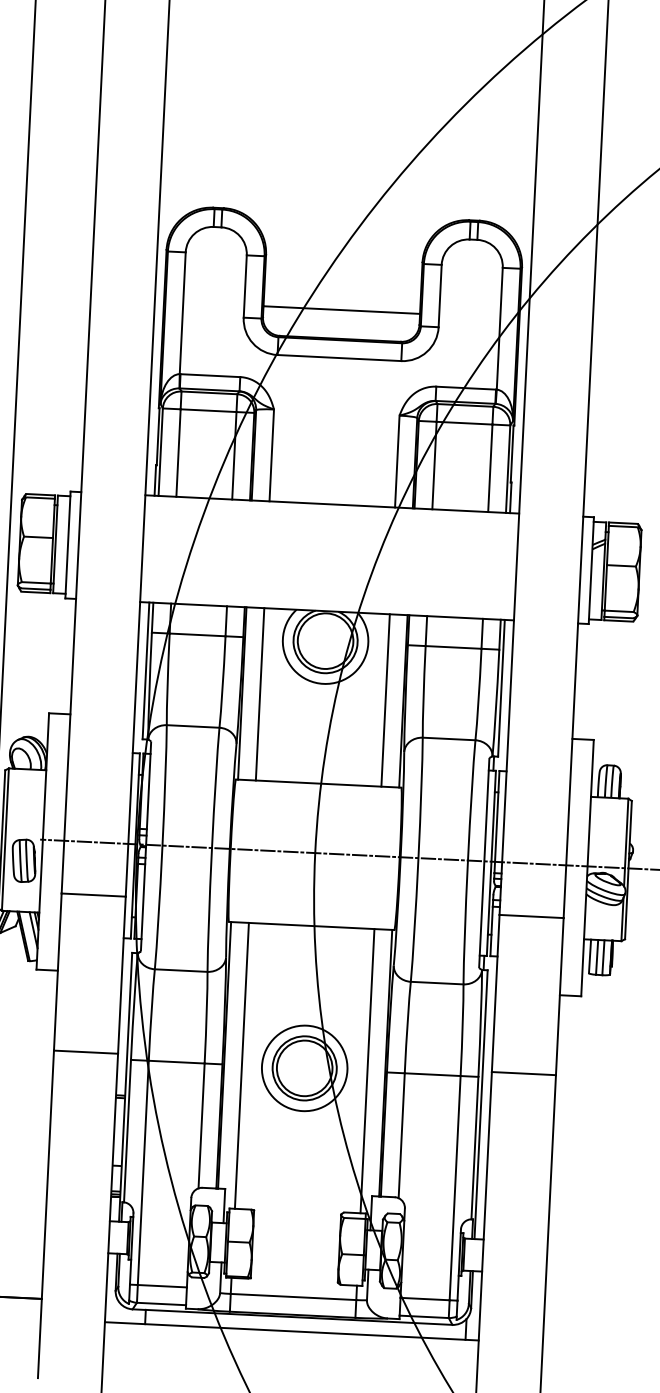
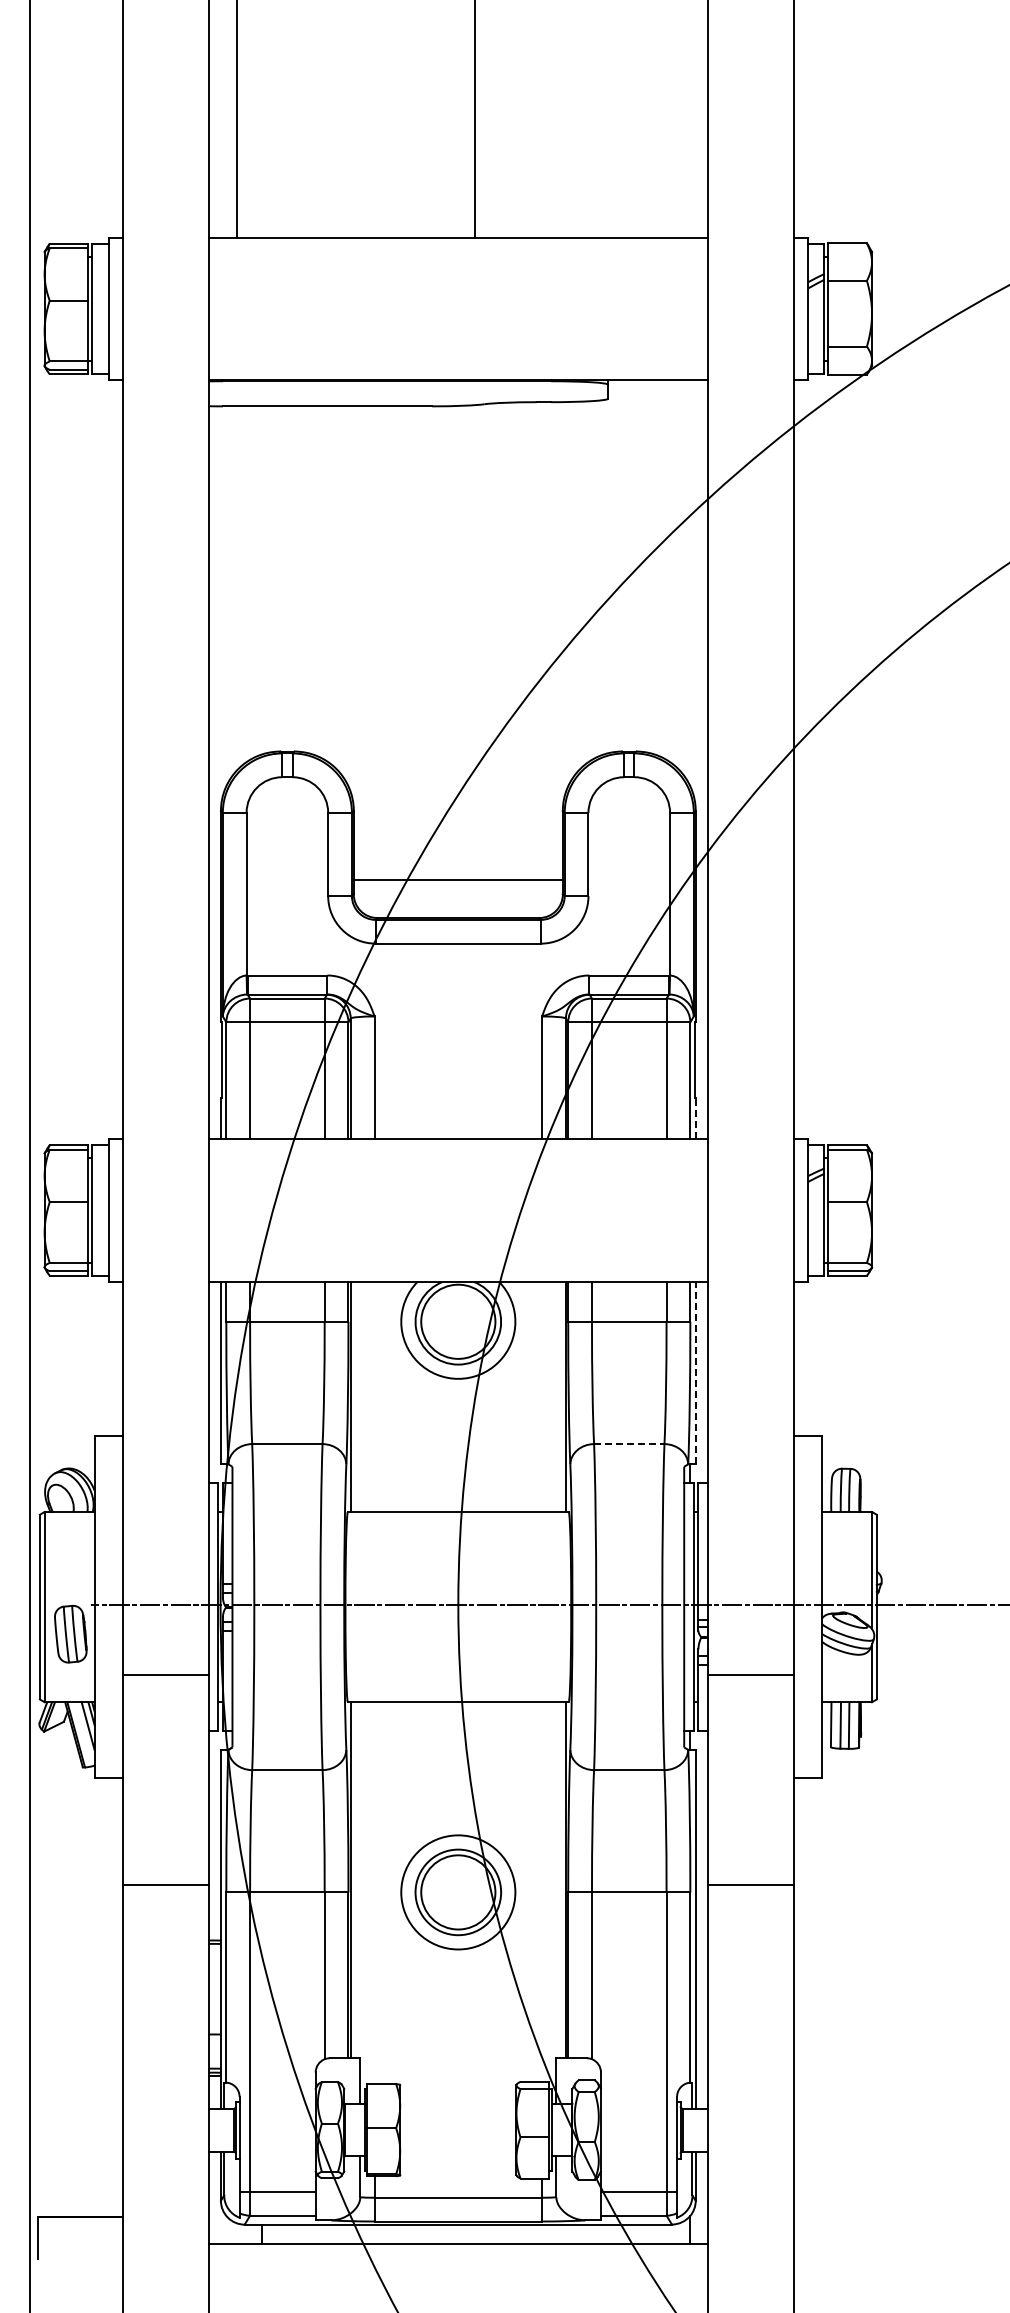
line: (510, 497) -> (695, 1118), solid -> dashed
line: (501, 687) -> (695, 1372), solid -> dashed
line: (260, 694) -> (374, 1396), removed
line: (385, 700) -> (542, 1396), removed
line: (449, 739) -> (629, 1444), solid -> dashed
line: (241, 1066) -> (374, 1893), removed
line: (367, 1070) -> (542, 1891), removed

